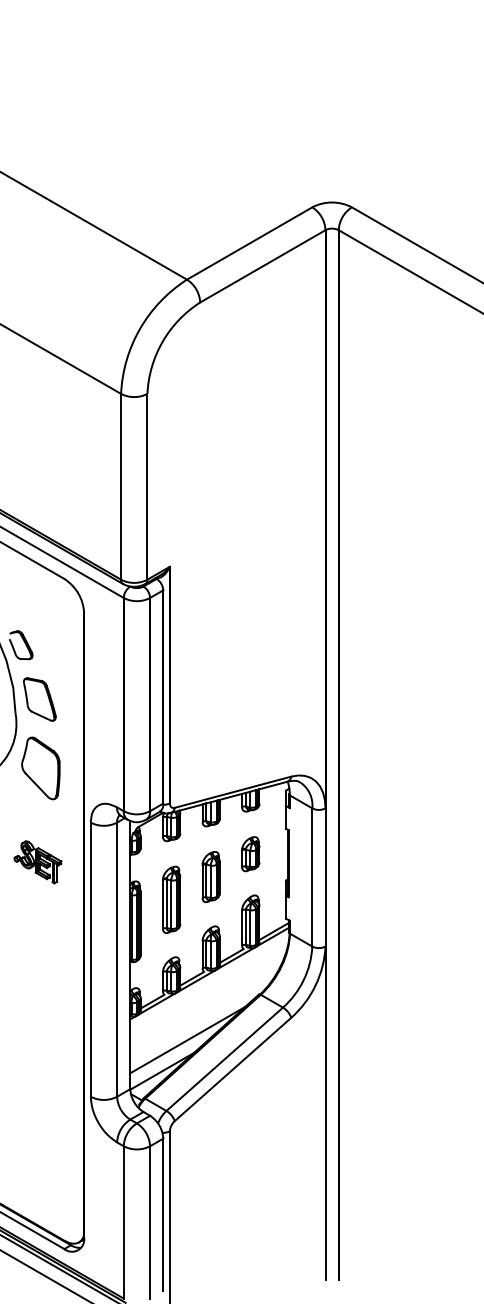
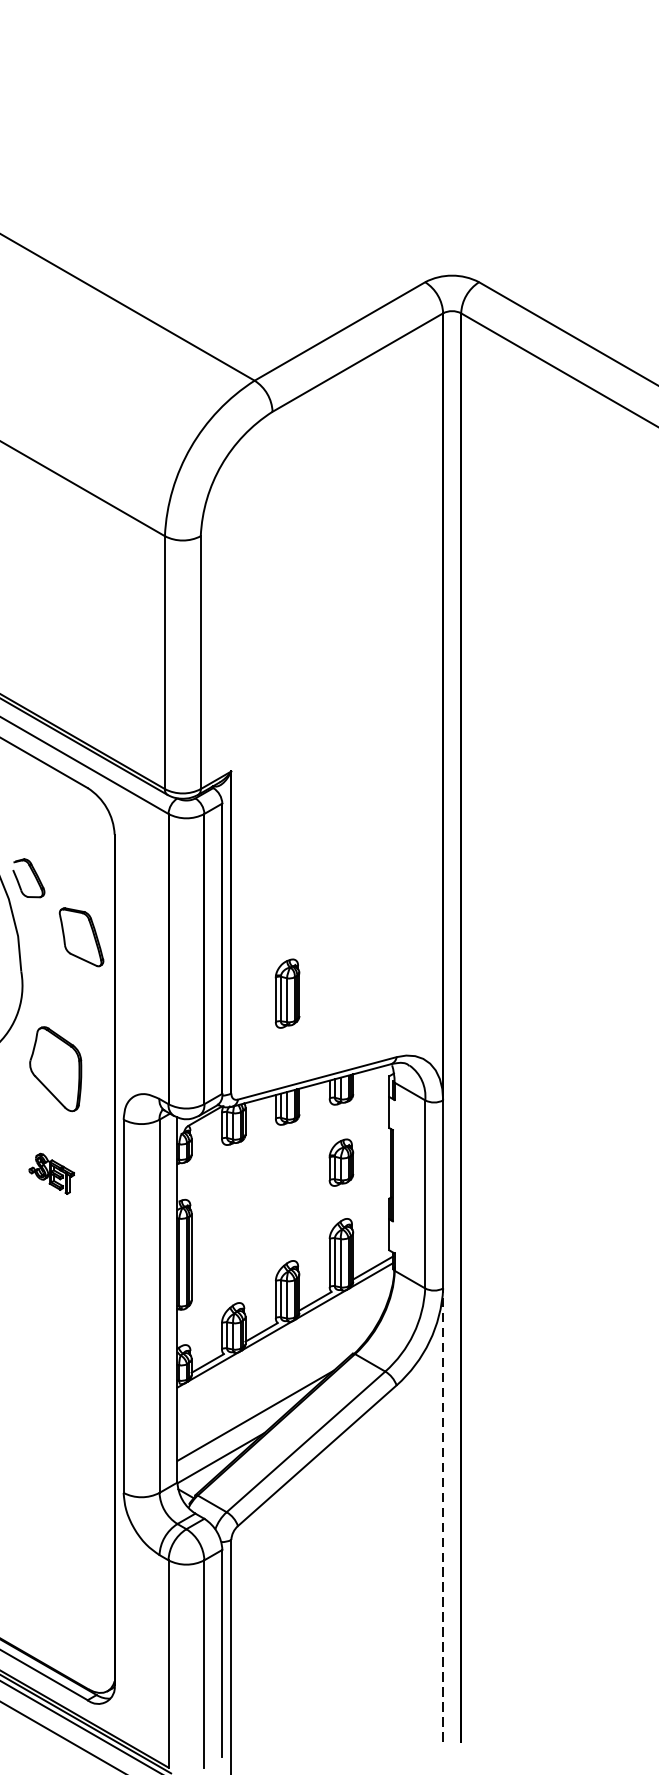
part: (39, 699) -> (81, 937), moved
part: (40, 768) -> (55, 1069), moved
part: (37, 862) -> (51, 1174), size x0.7
part: (210, 876) -> (286, 992), moved
part: (171, 899) -> (233, 1224), removed
line: (325, 1112) -> (443, 1514), solid -> dashed

